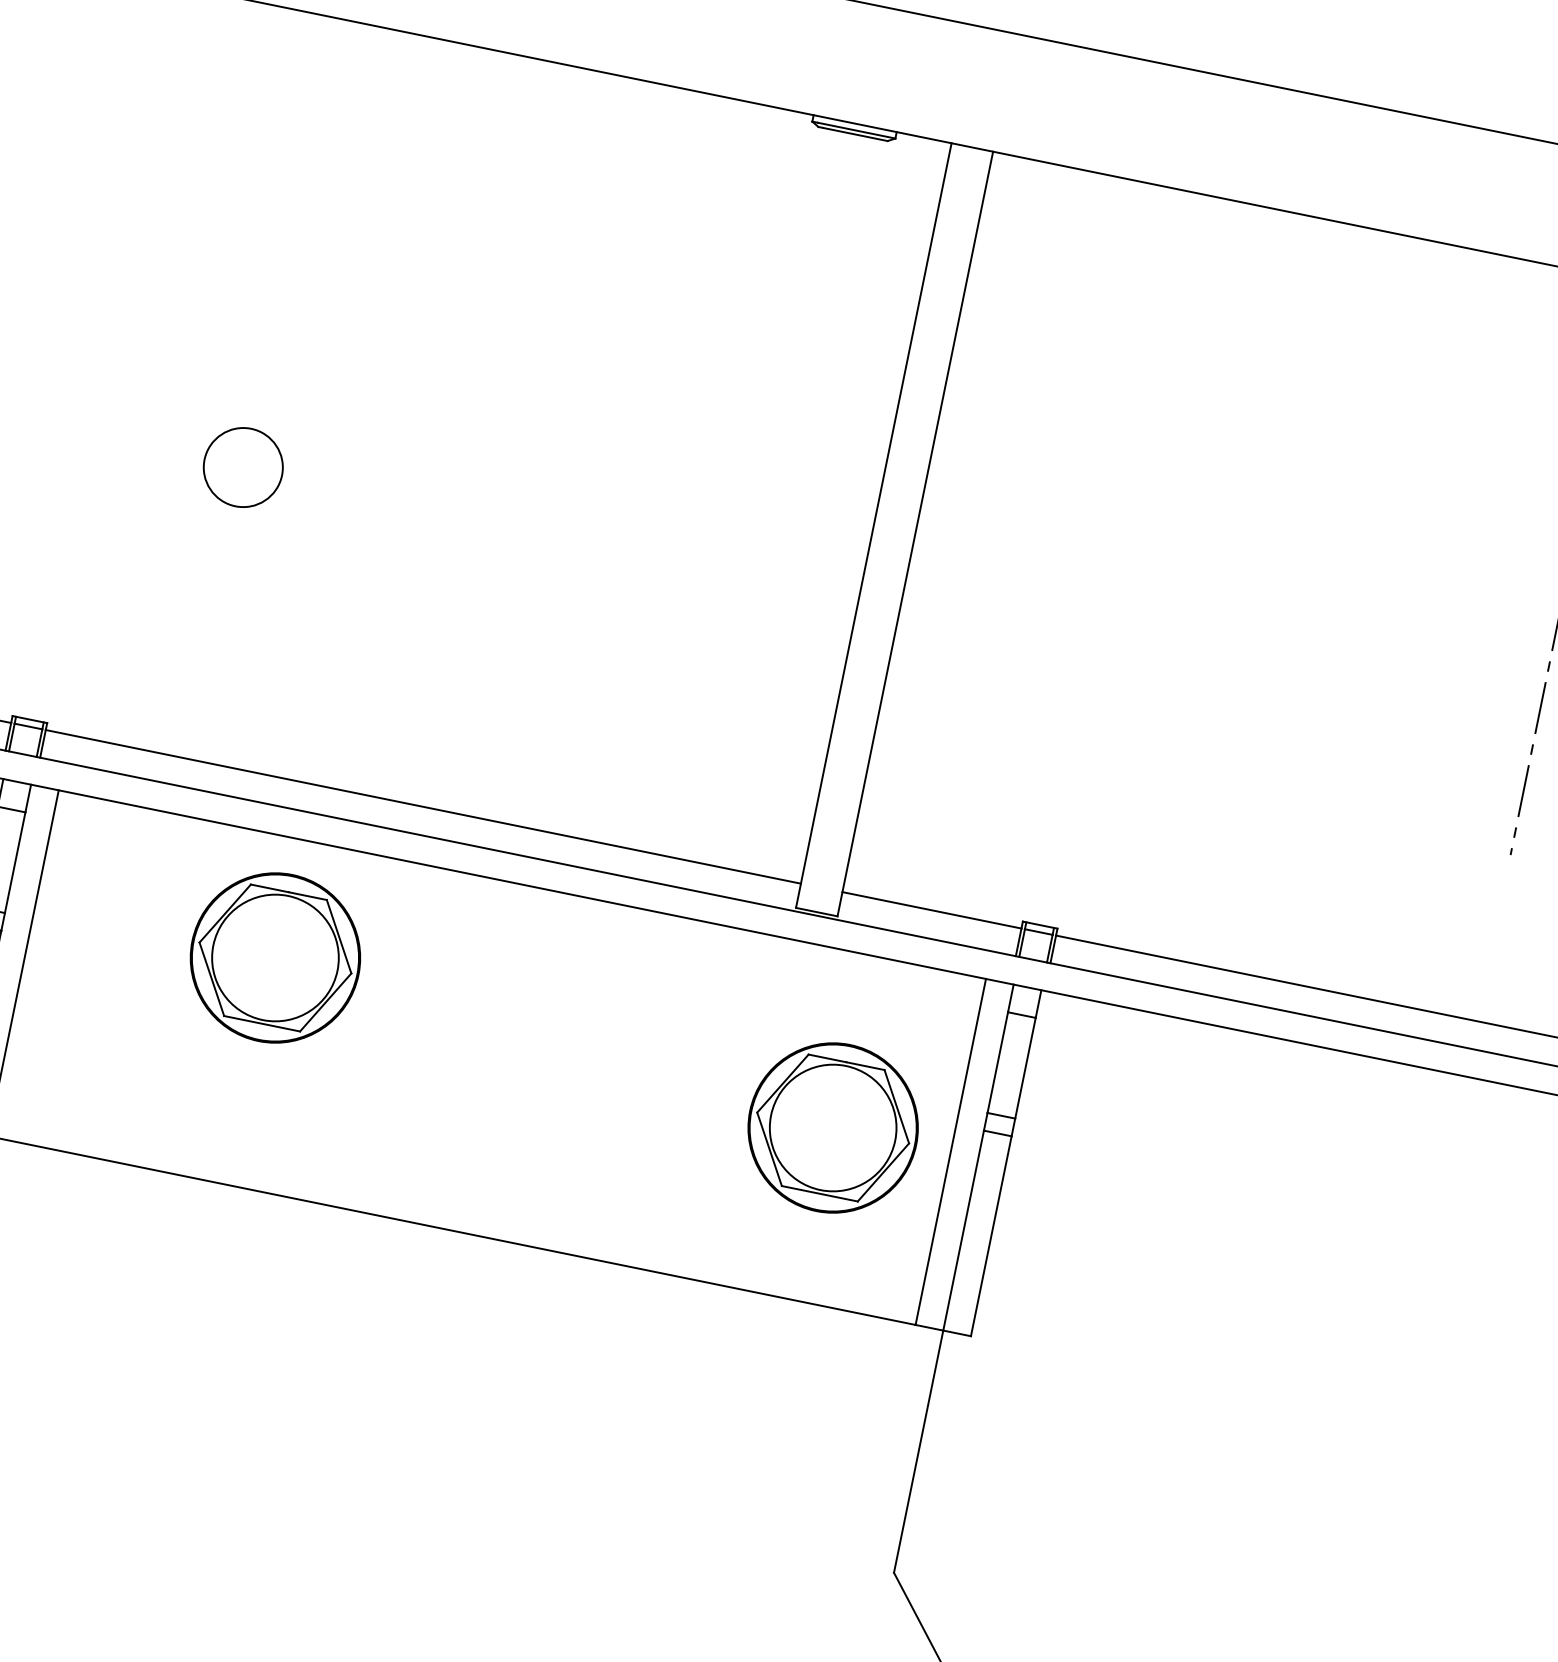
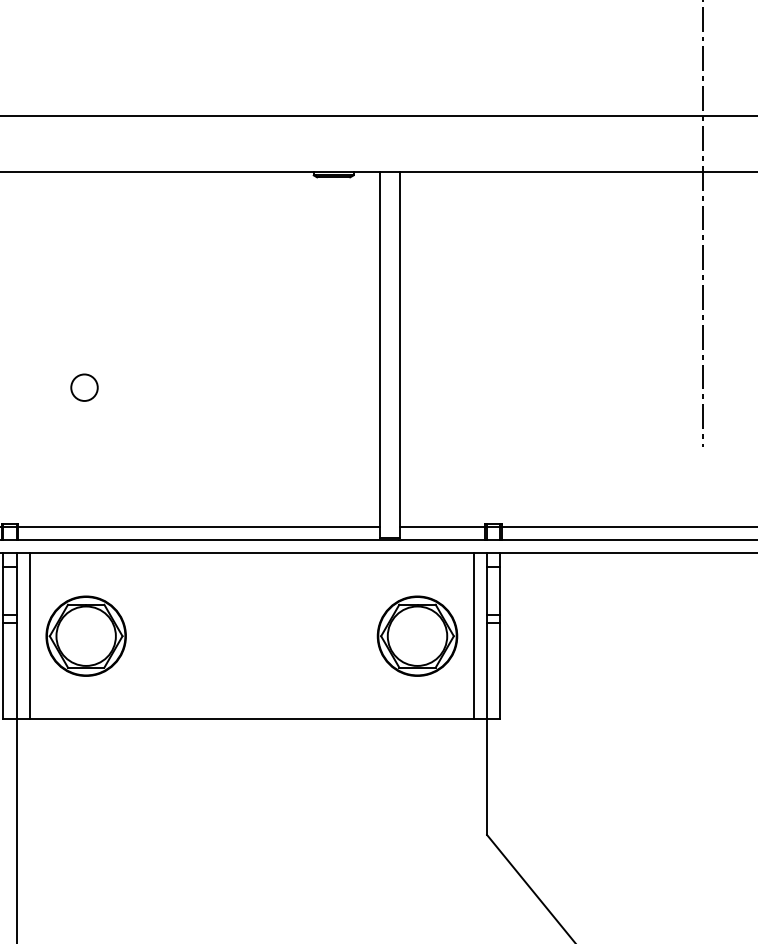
circle: (243, 467) -> (84, 387), size x0.71
part: (274, 956) -> (85, 635), moved

